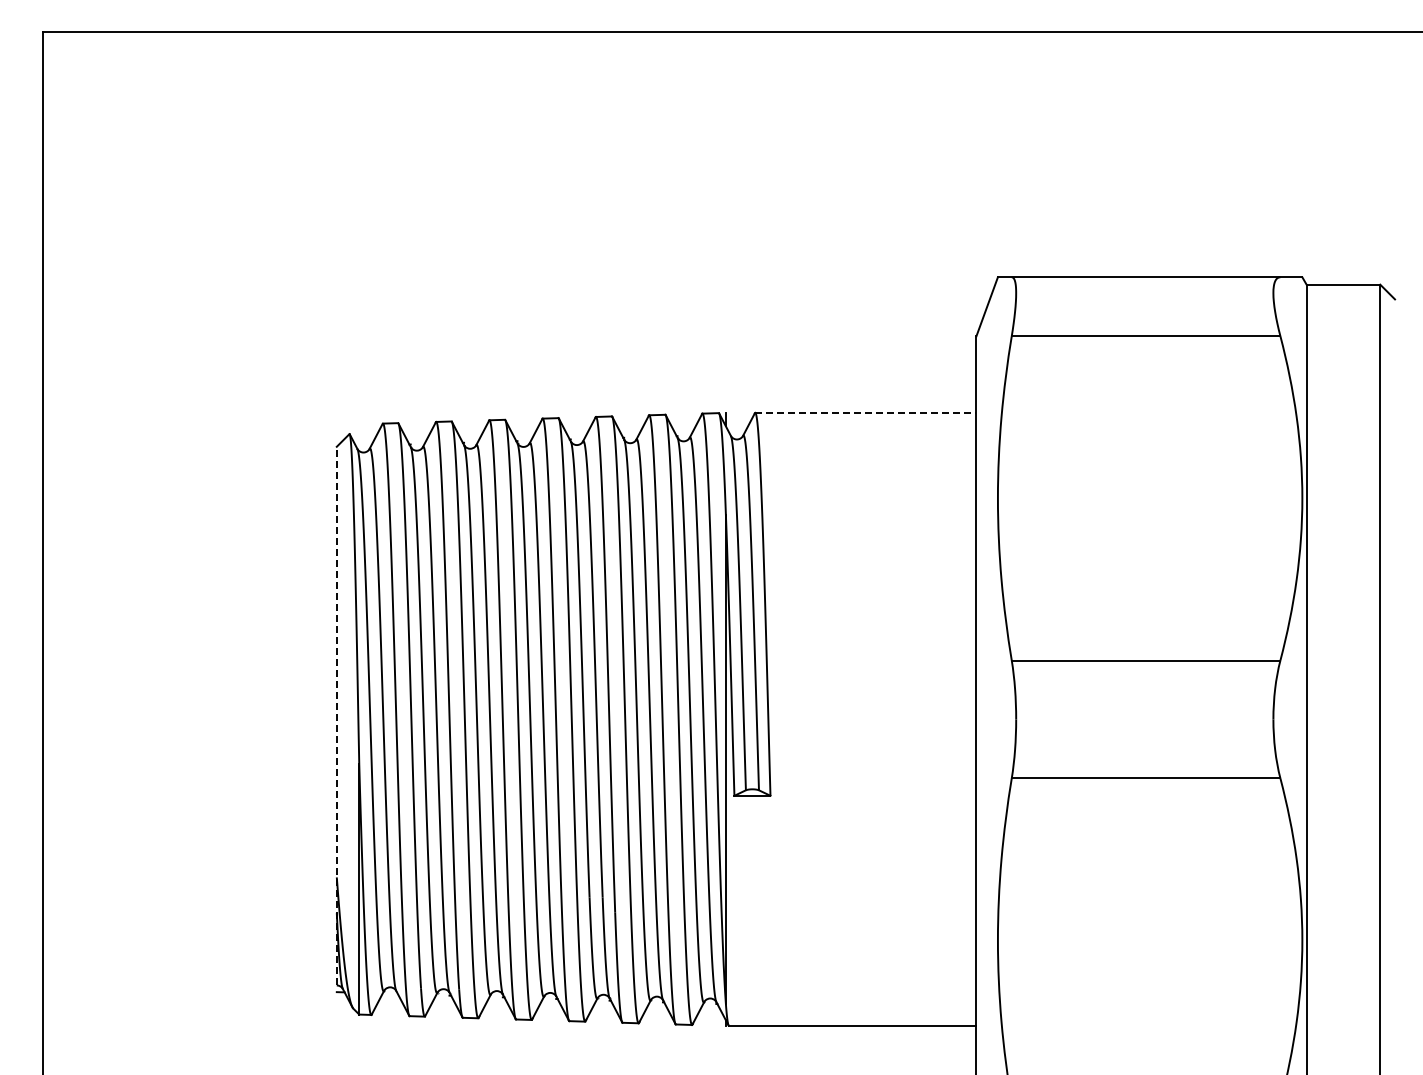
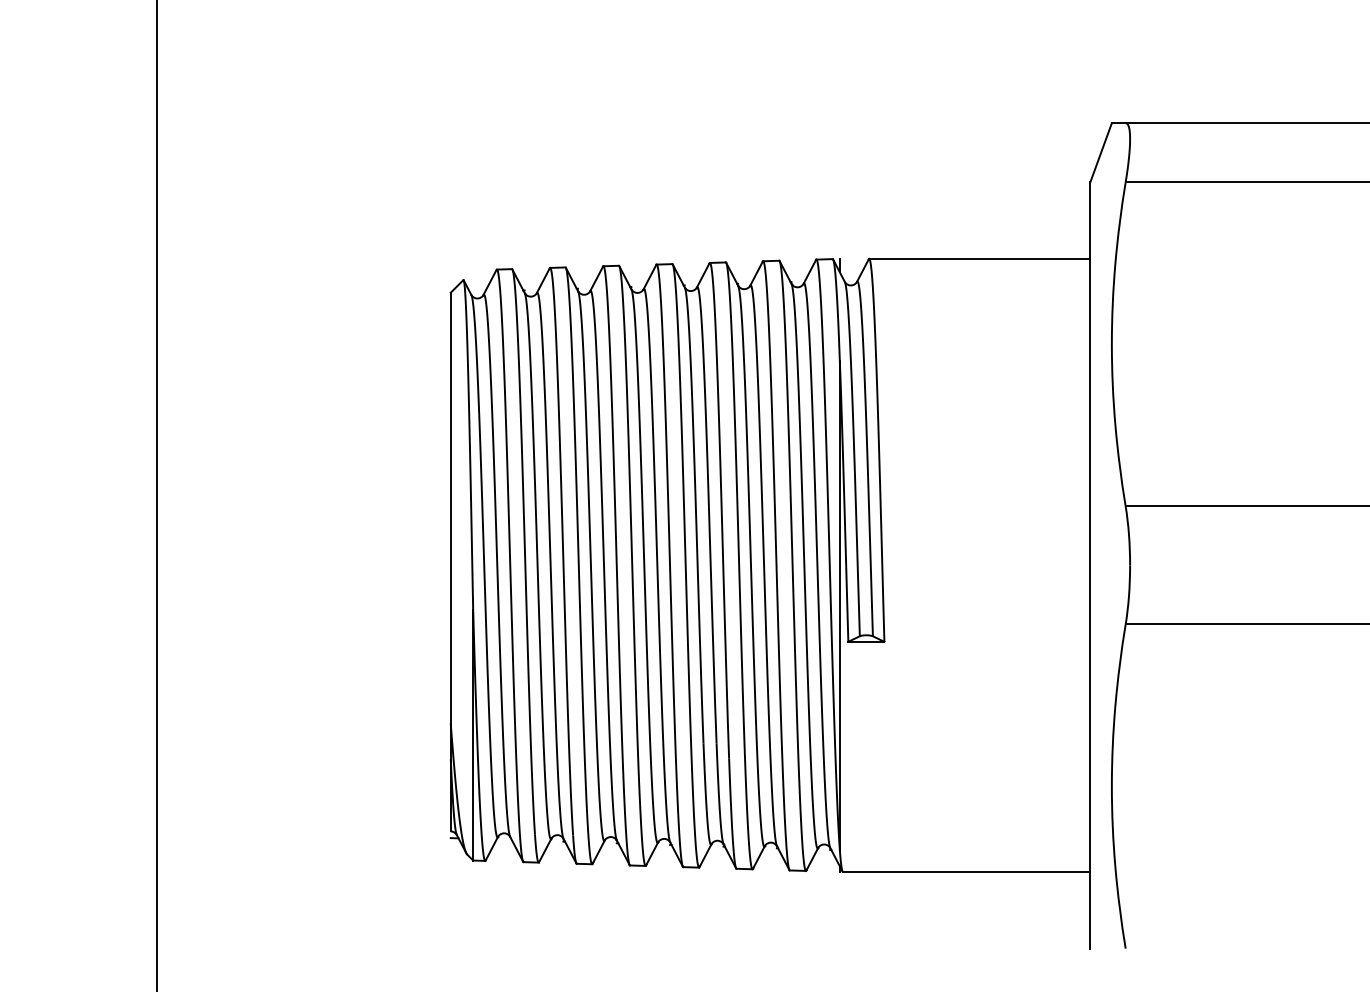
line: (865, 412) -> (979, 258), dashed -> solid
line: (336, 715) -> (450, 561), dashed -> solid

